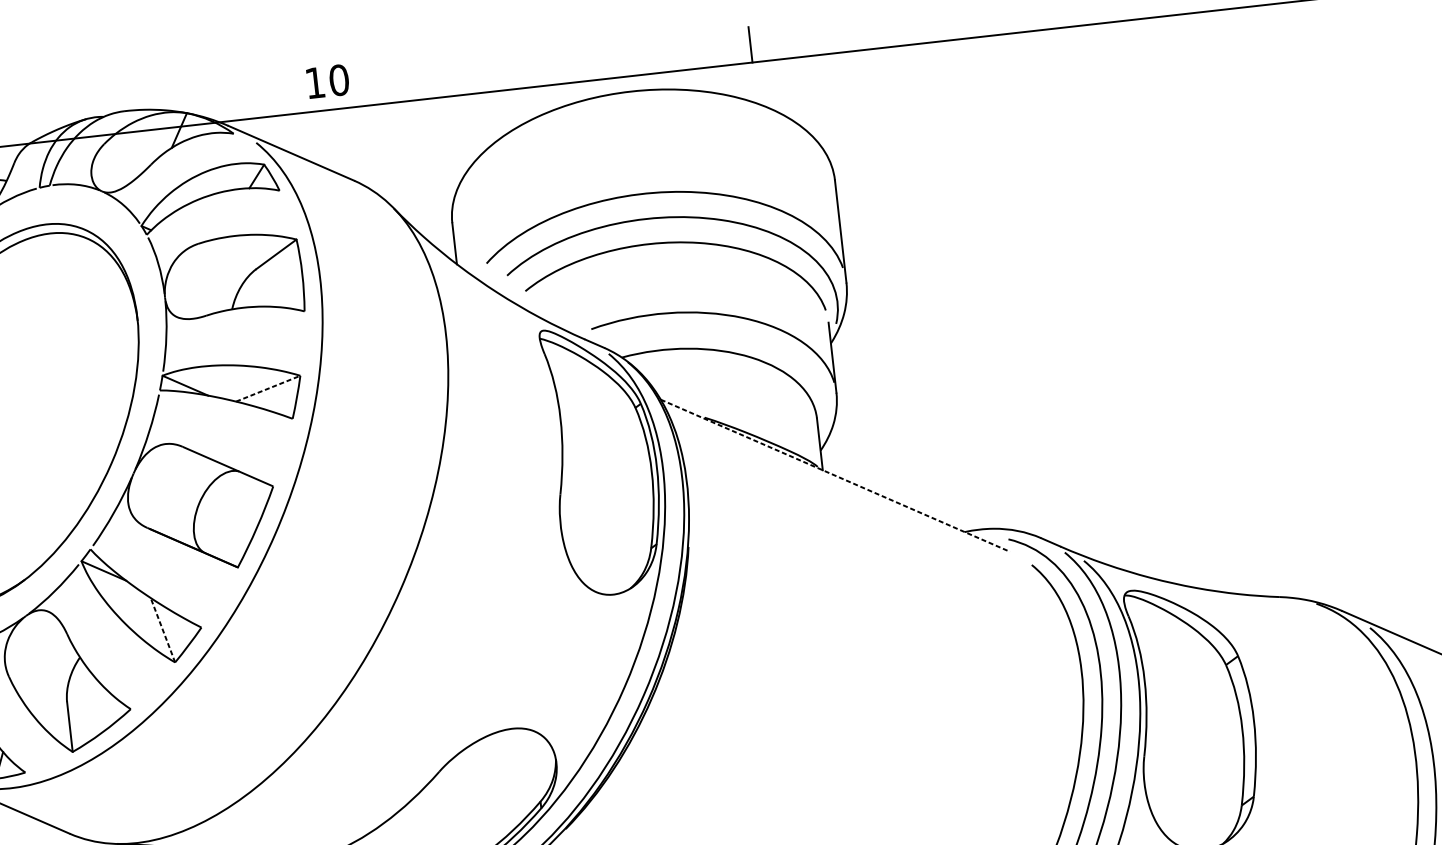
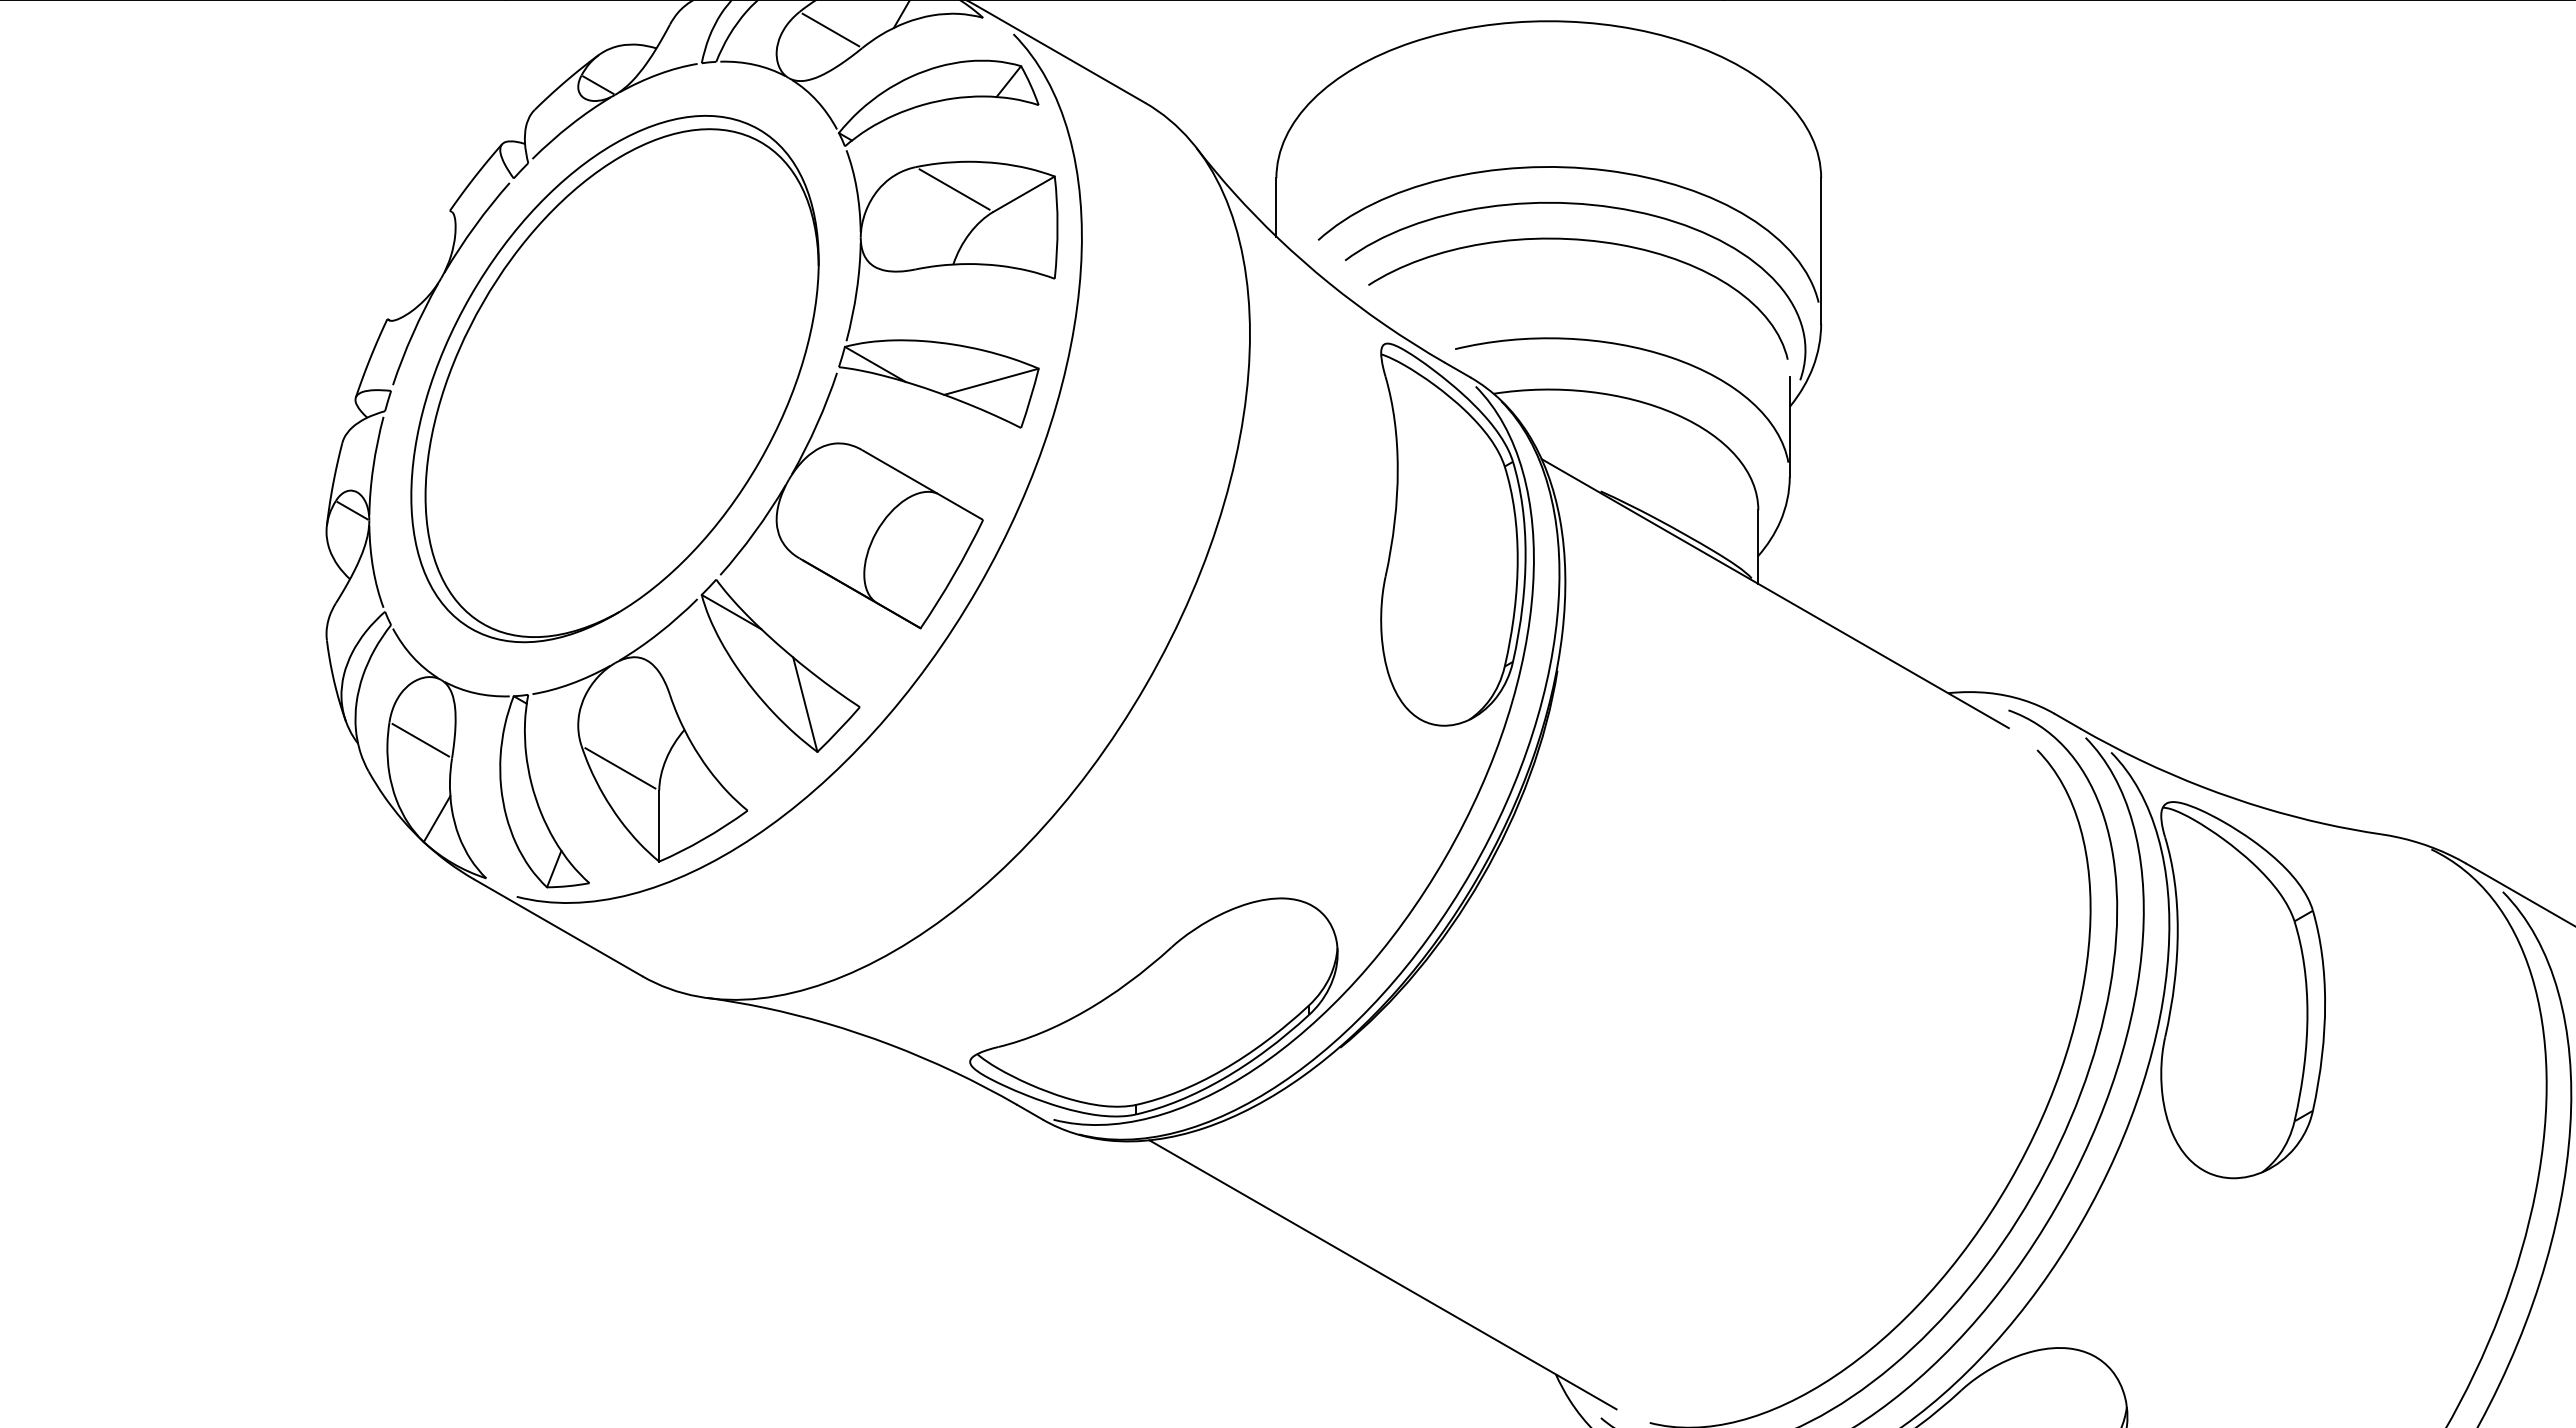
line: (127, 153) -> (830, 29), added
line: (227, 256) -> (954, 189), added
line: (268, 388) -> (991, 381), dashed -> solid
line: (835, 475) -> (1775, 593), dashed -> solid
line: (163, 630) -> (805, 704), dashed -> solid
line: (38, 689) -> (620, 768), added

